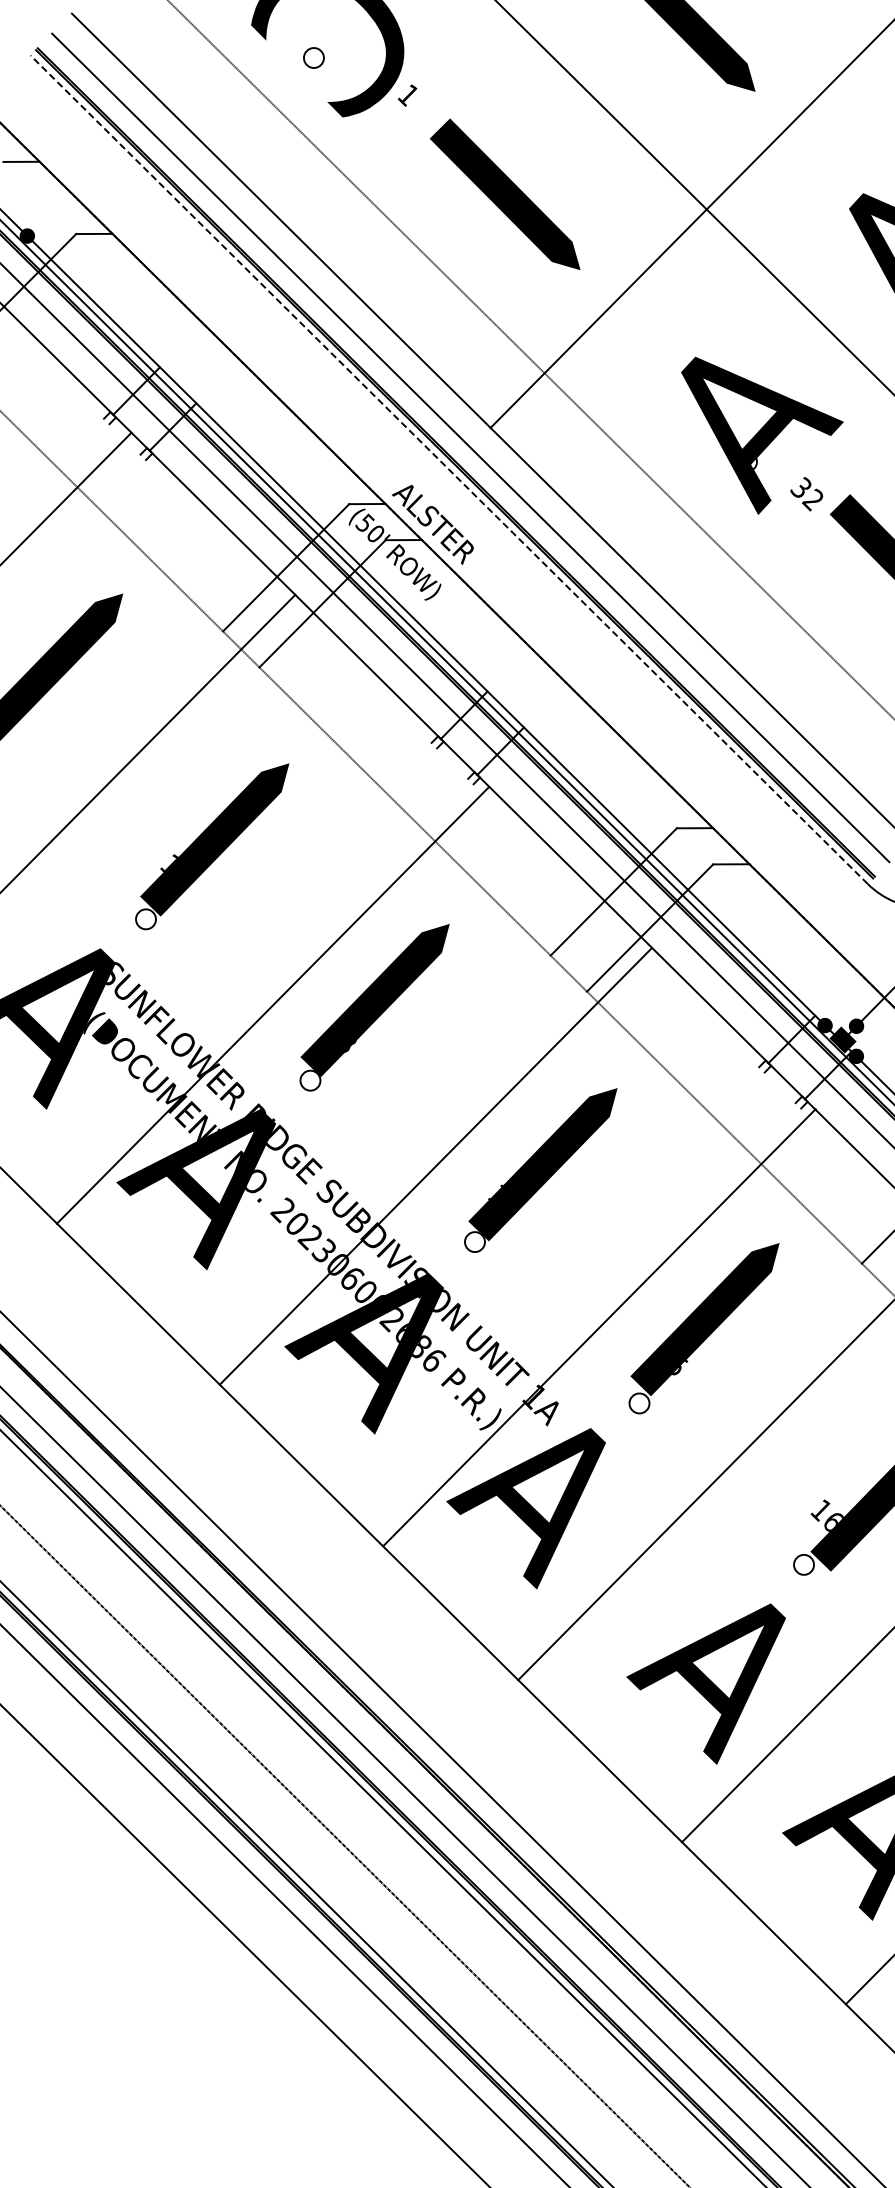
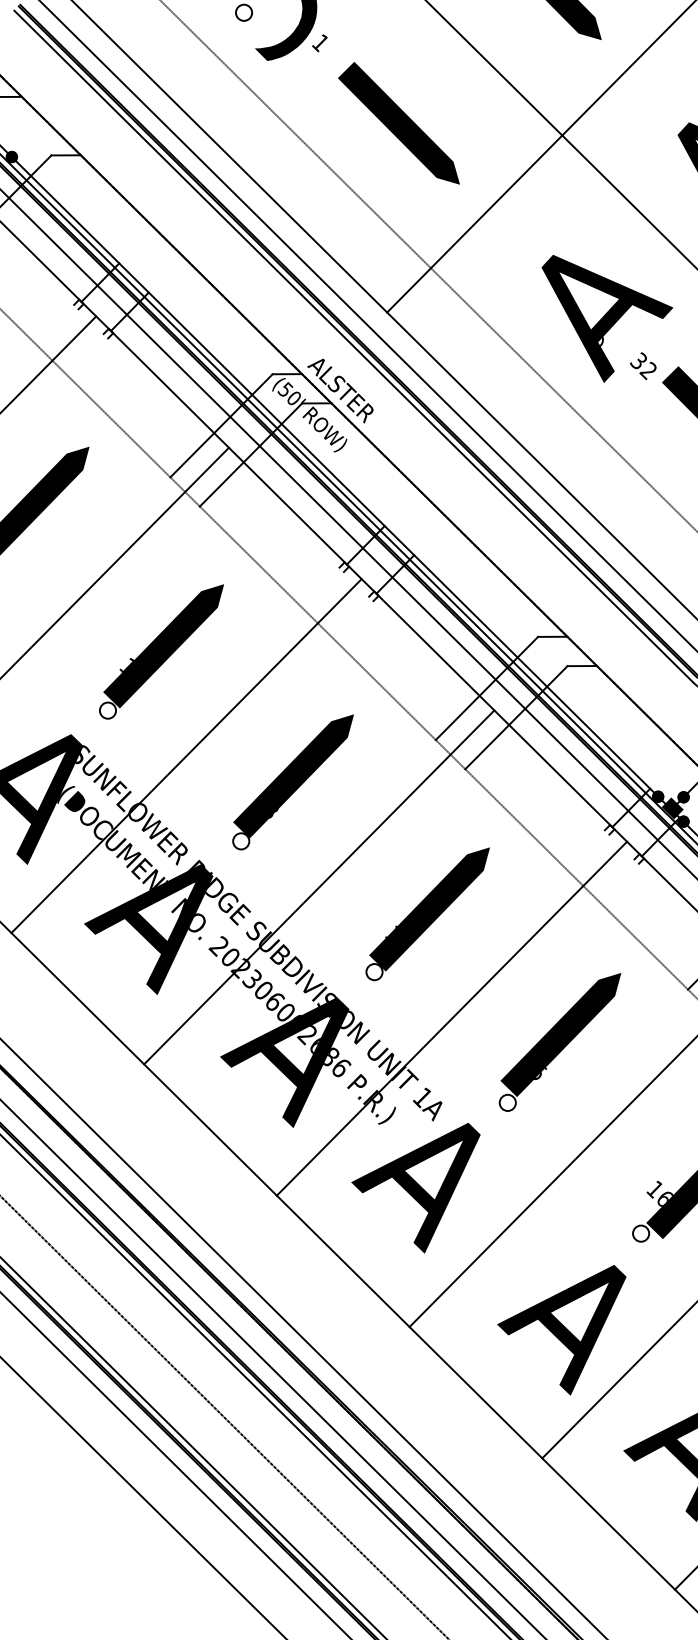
line: (449, 469) -> (353, 346), dashed -> solid
line: (272, 1004) -> (186, 755), moved
line: (435, 1166) -> (319, 887), moved
line: (599, 1327) -> (451, 1018), moved

